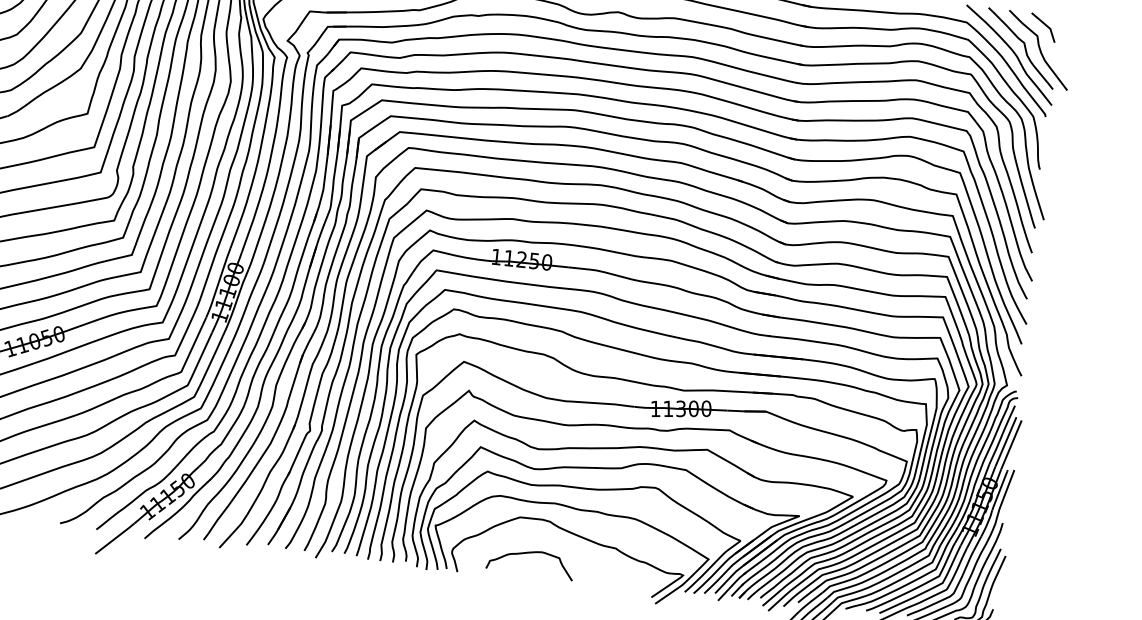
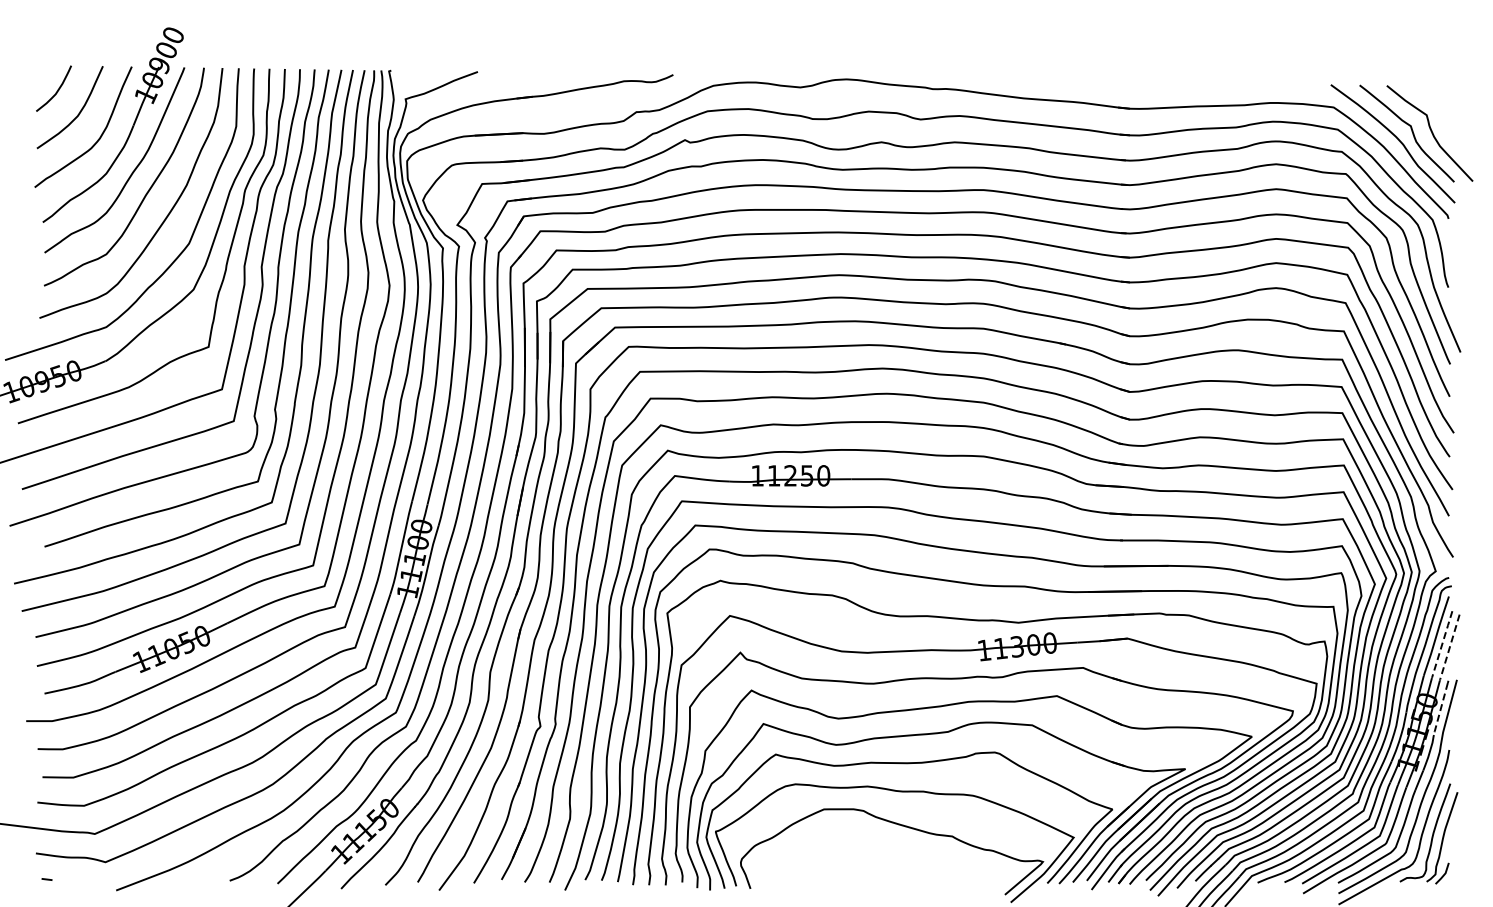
curve: (1045, 25) -> (1435, 100), removed
line: (1005, 442) -> (1441, 645), solid -> dashed
line: (1011, 446) -> (1449, 649), solid -> dashed
line: (999, 491) -> (1440, 709), solid -> dashed
curve: (531, 553) -> (843, 854), removed

